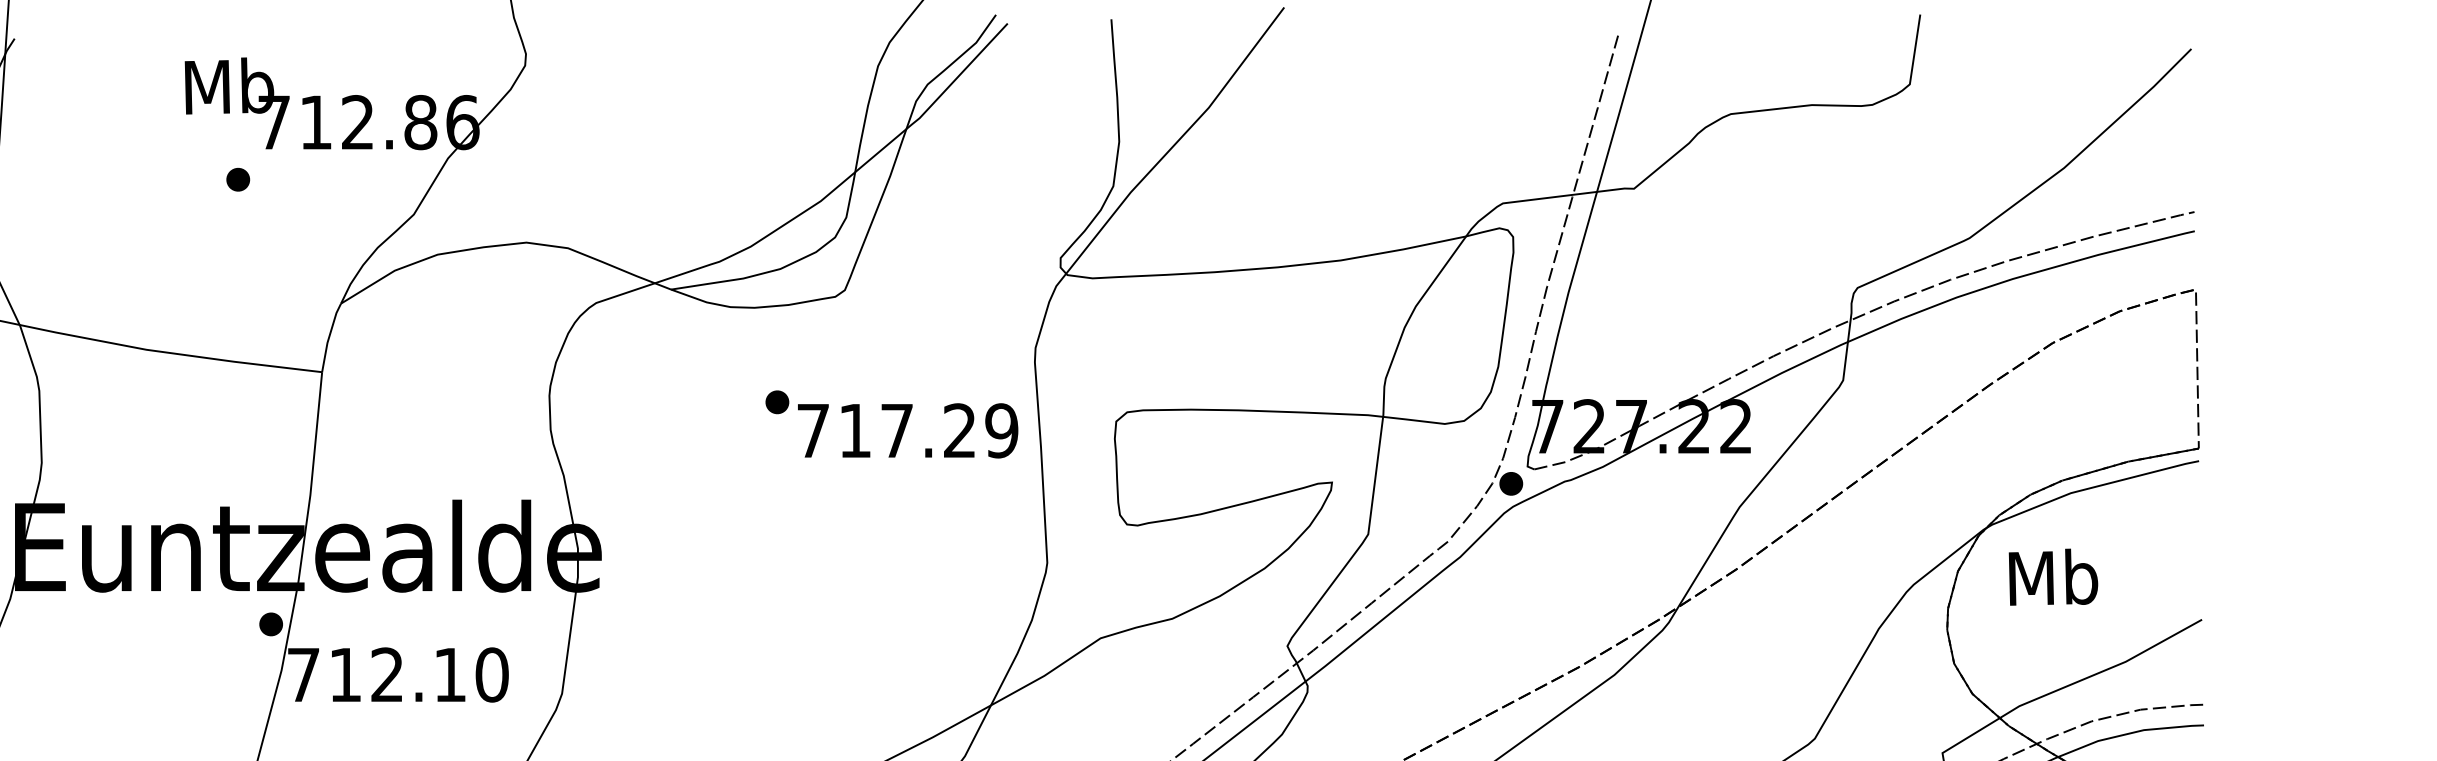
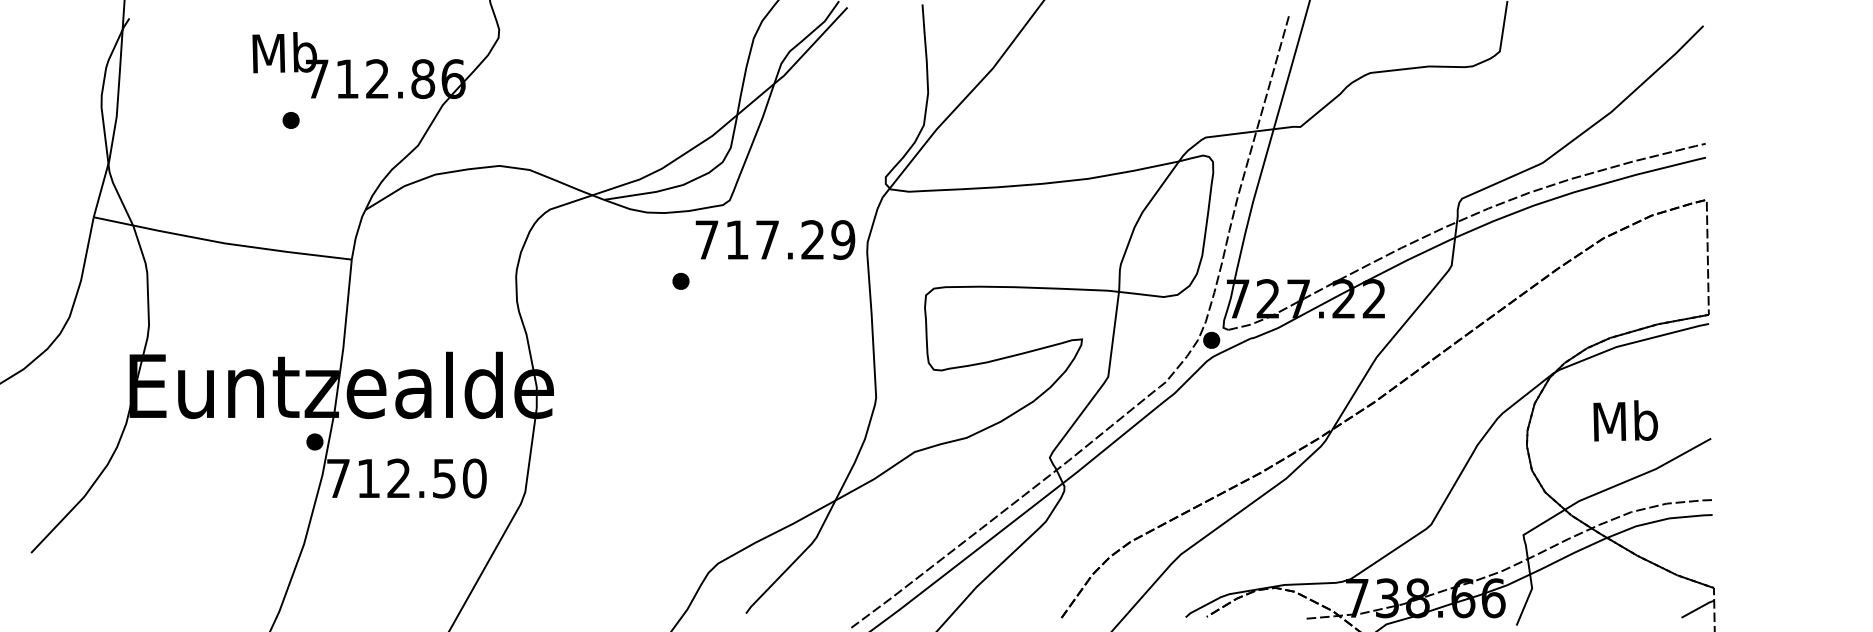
text: (908, 430) -> (775, 239), moved
text: (2053, 576) -> (1625, 420), moved
text: (450, 674) -> (444, 478), 712.10 -> 712.50

